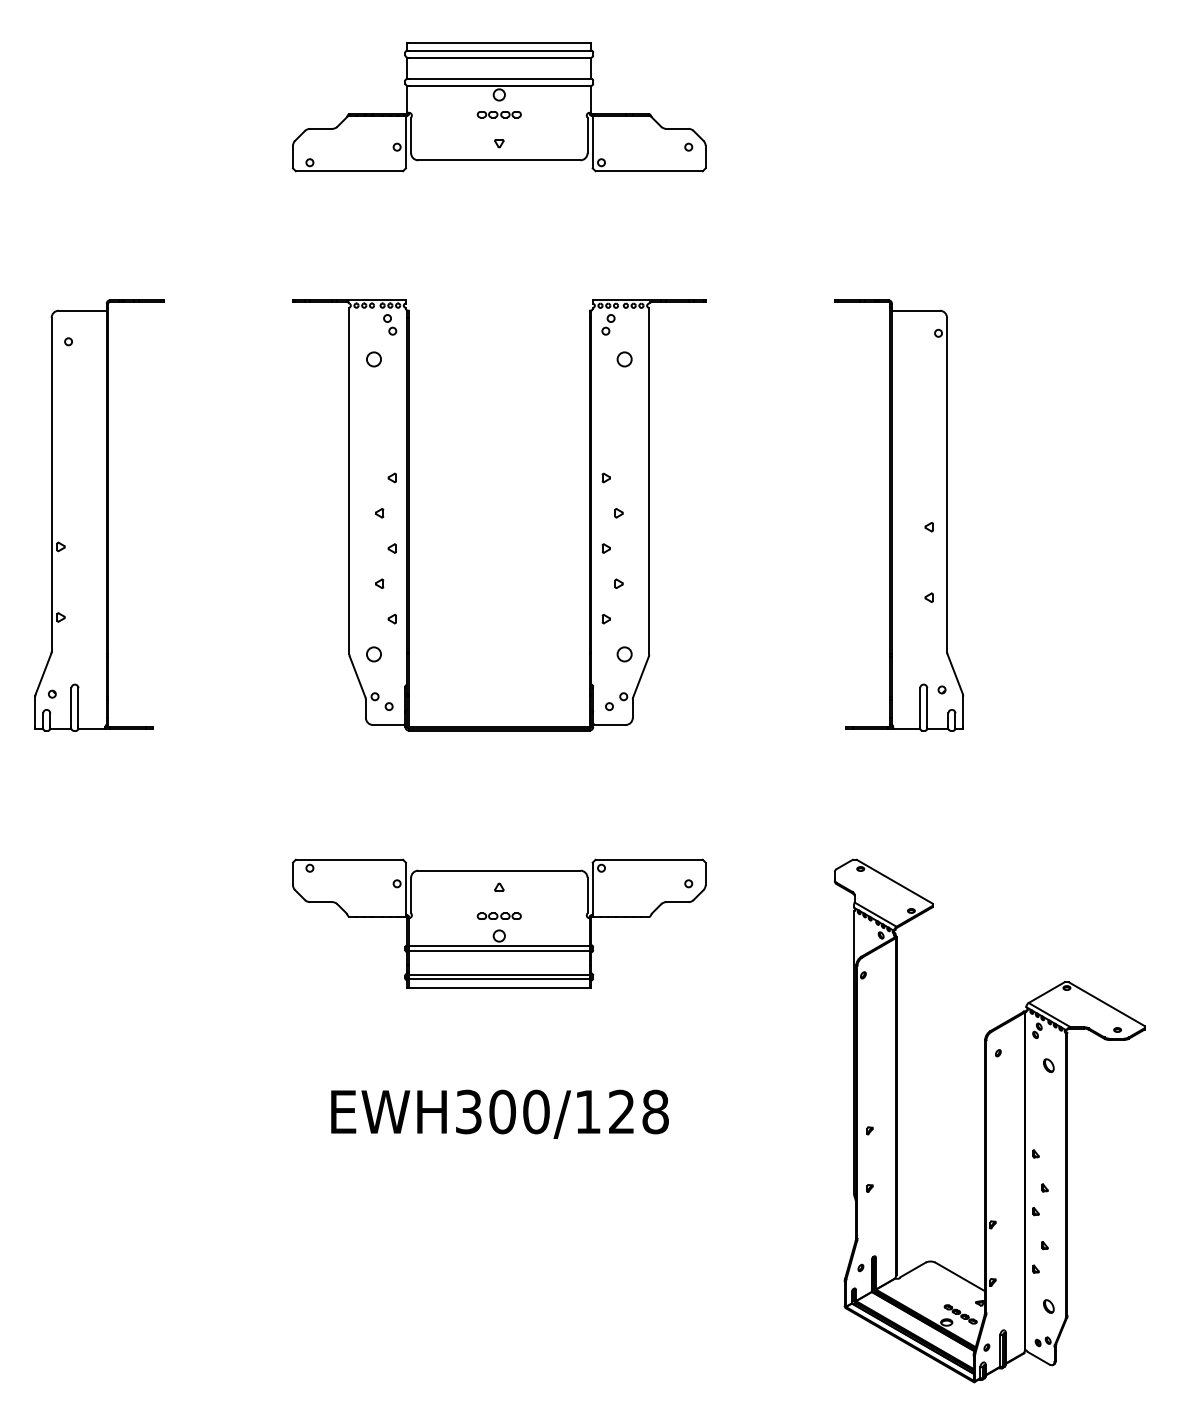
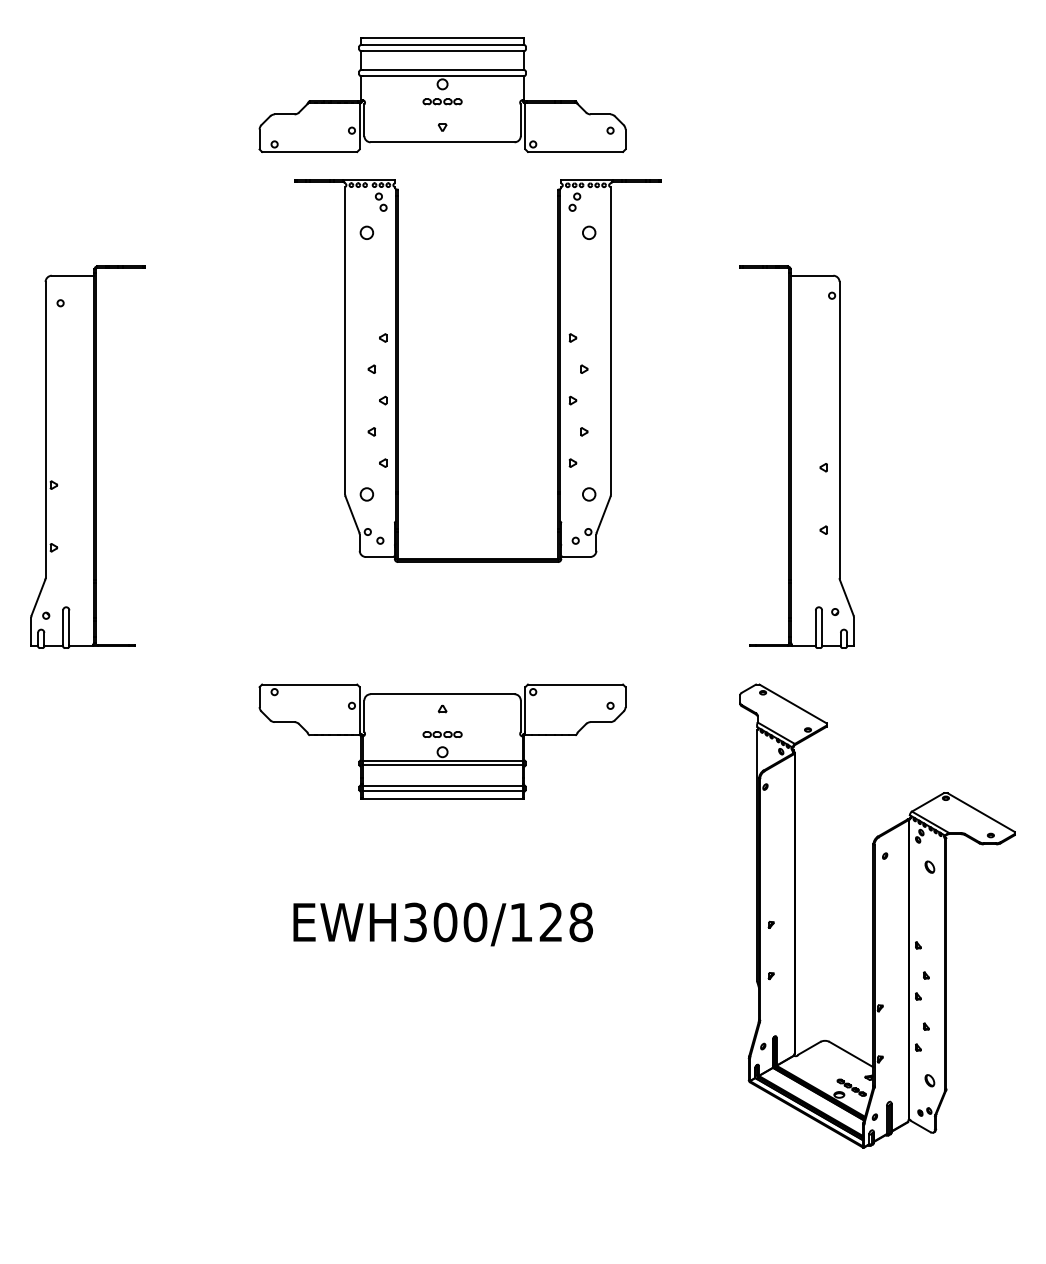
part: (409, 515) -> (398, 371), moved
part: (498, 923) -> (441, 741), moved
text: (499, 1113) -> (442, 923), moved
part: (989, 1120) -> (877, 915), moved

